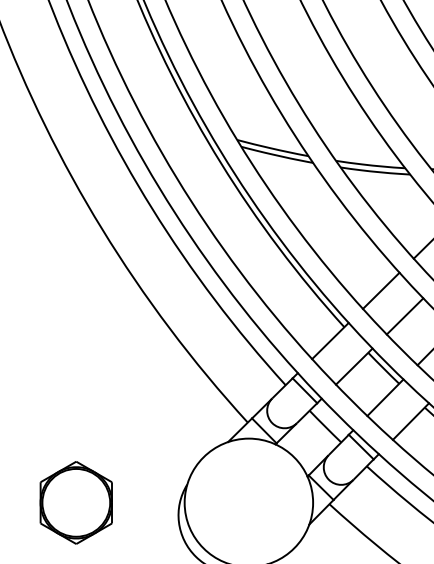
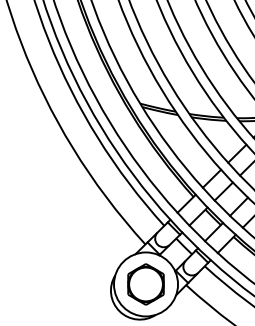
part: (75, 502) -> (145, 284), moved

